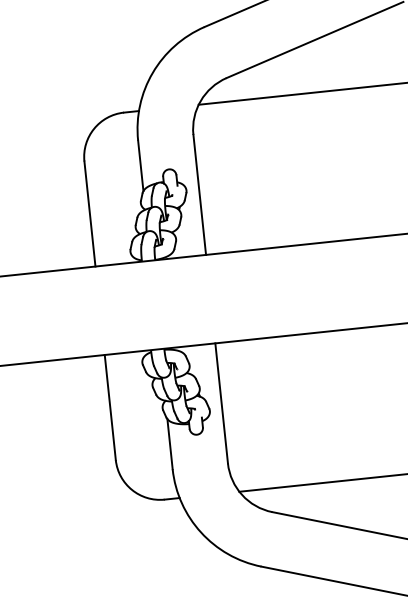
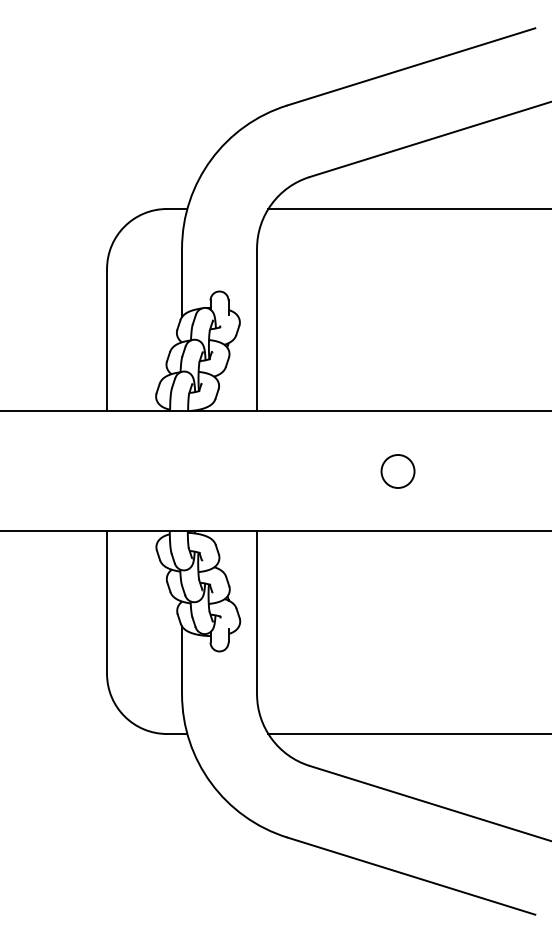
circle: (314, 288) -> (397, 471), added

